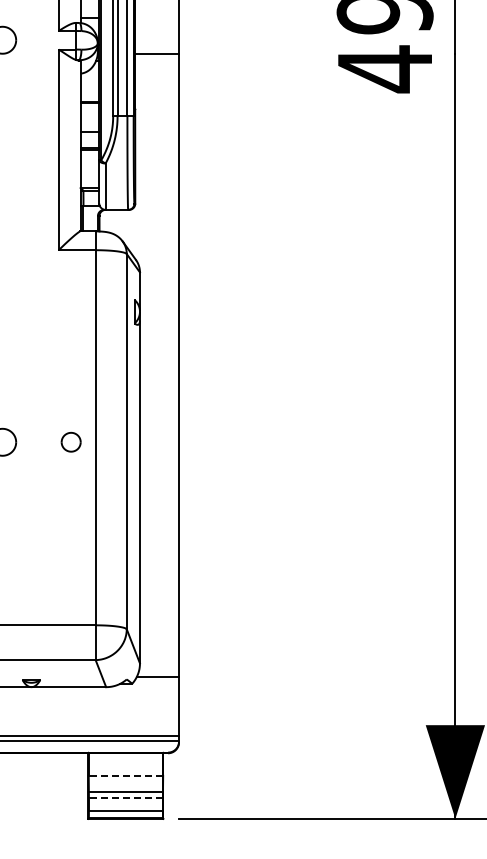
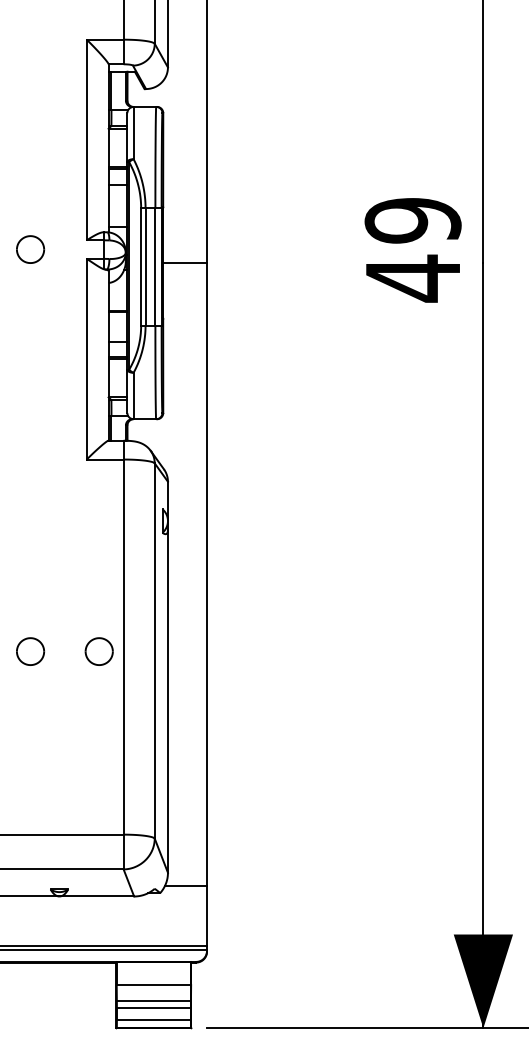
part: (70, 442) -> (98, 651), size x1.43
line: (125, 776) -> (153, 985), dashed -> solid
line: (125, 798) -> (153, 1007), dashed -> solid

